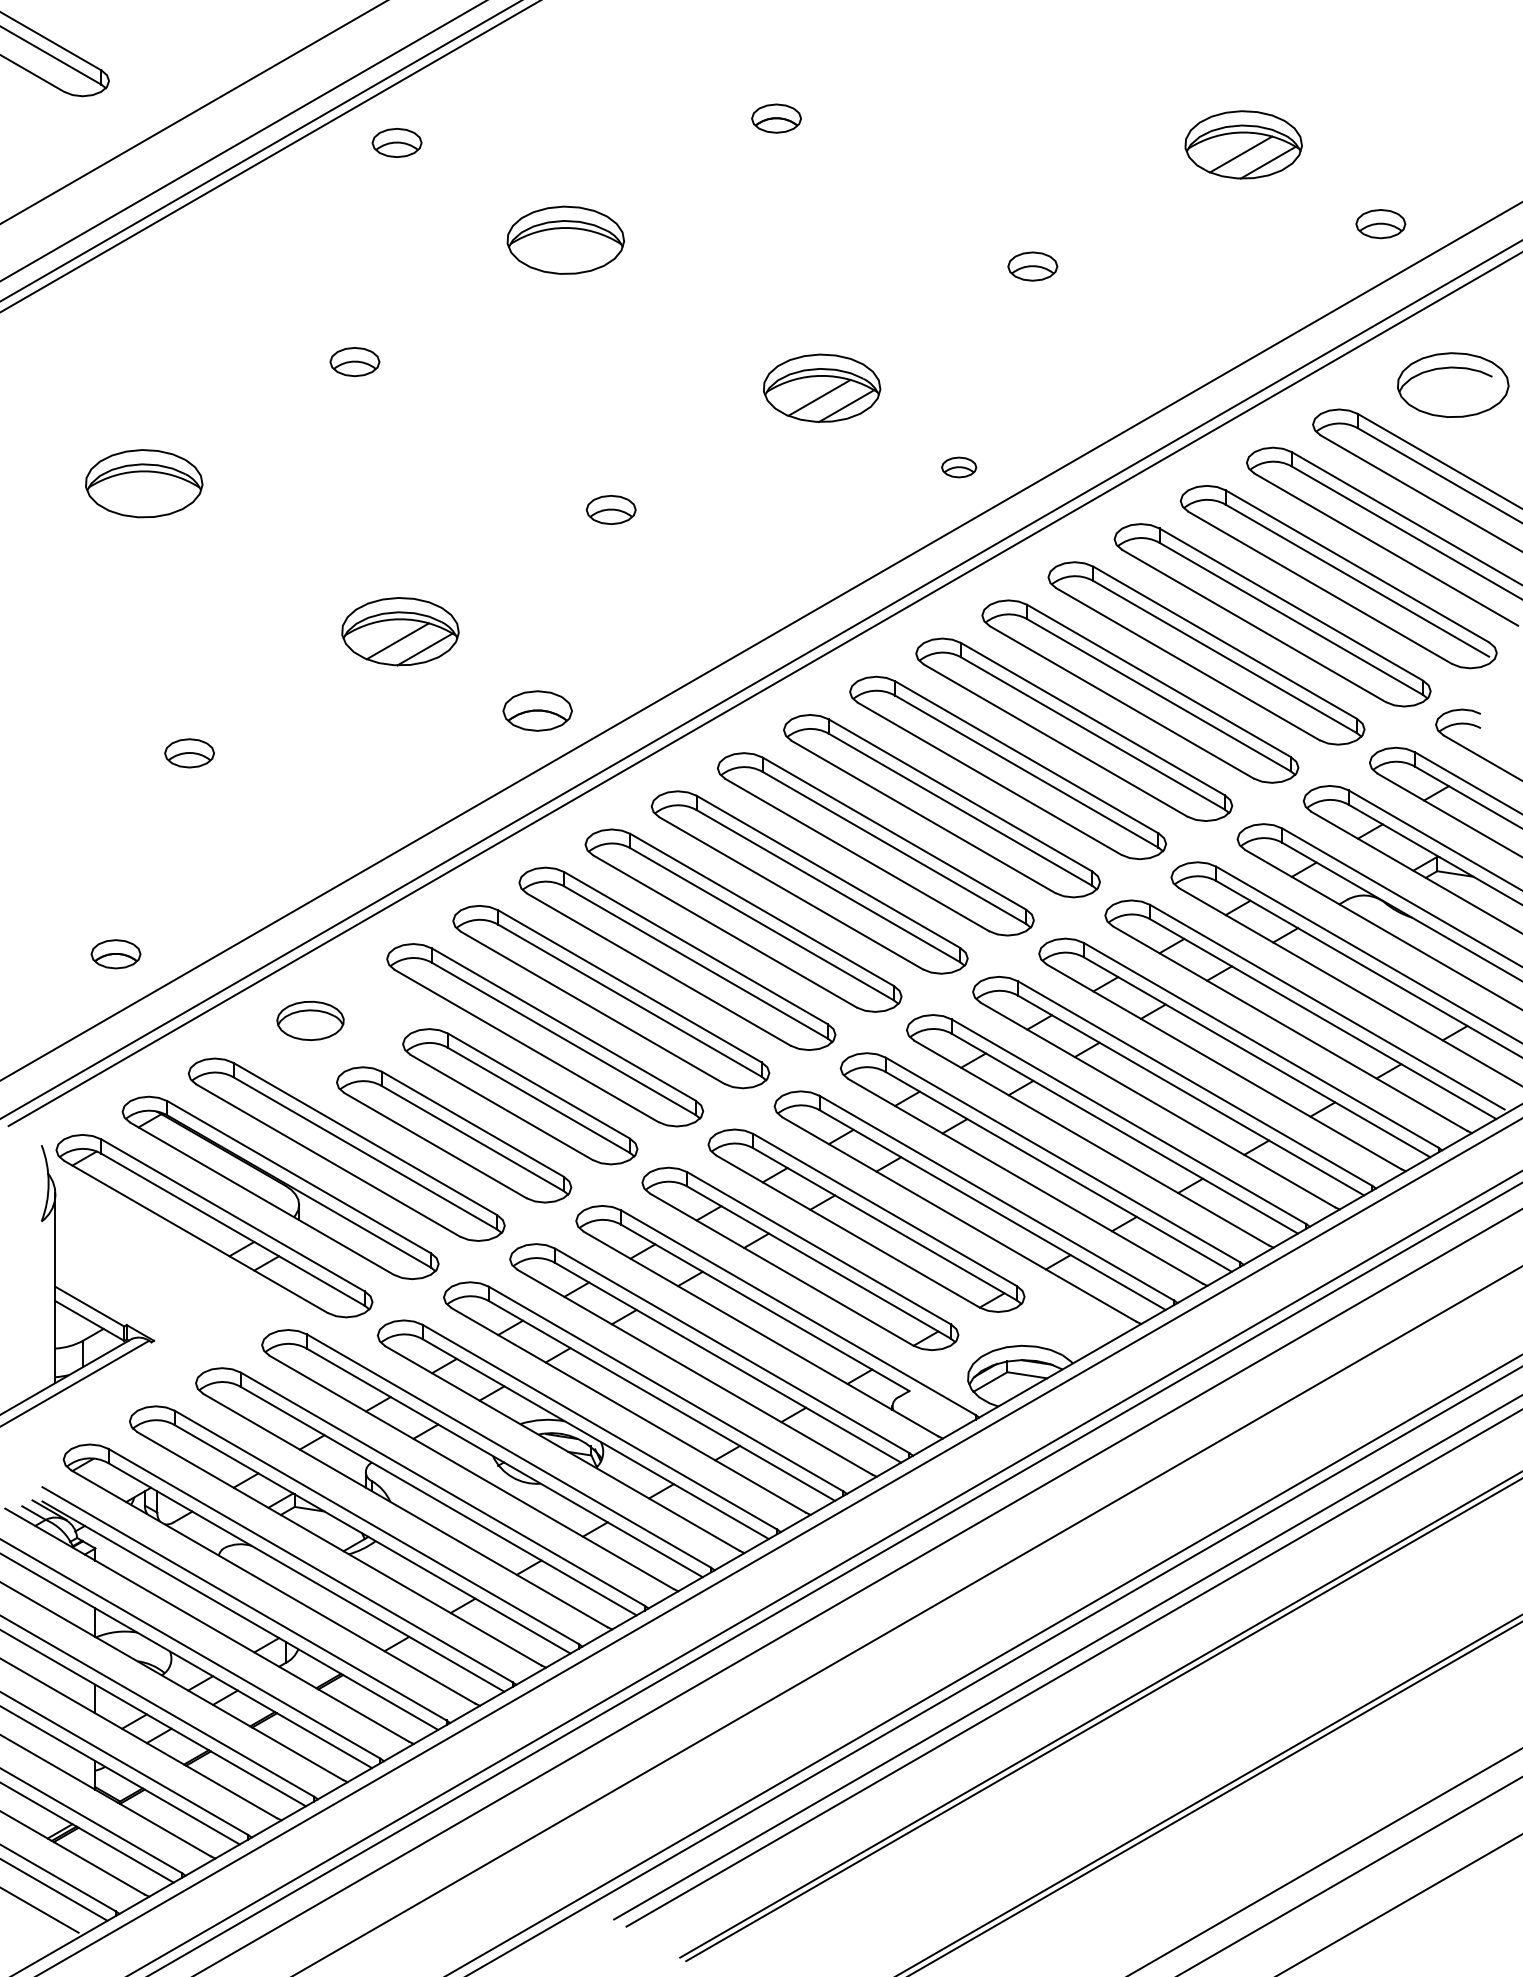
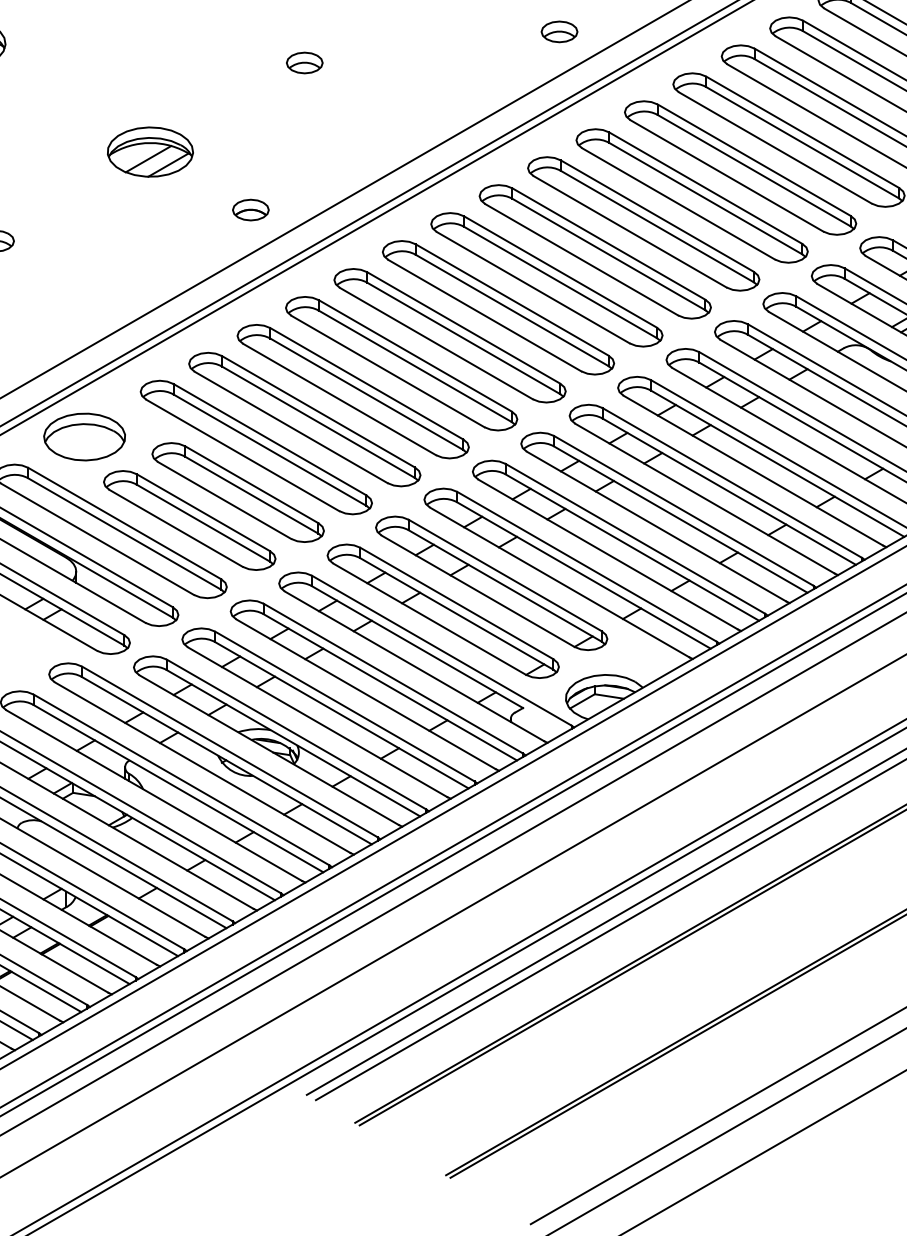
part: (958, 467) -> (558, 31), size x1.43
part: (537, 710) -> (250, 209), size x0.71
part: (310, 1020) -> (84, 436), size x1.67

